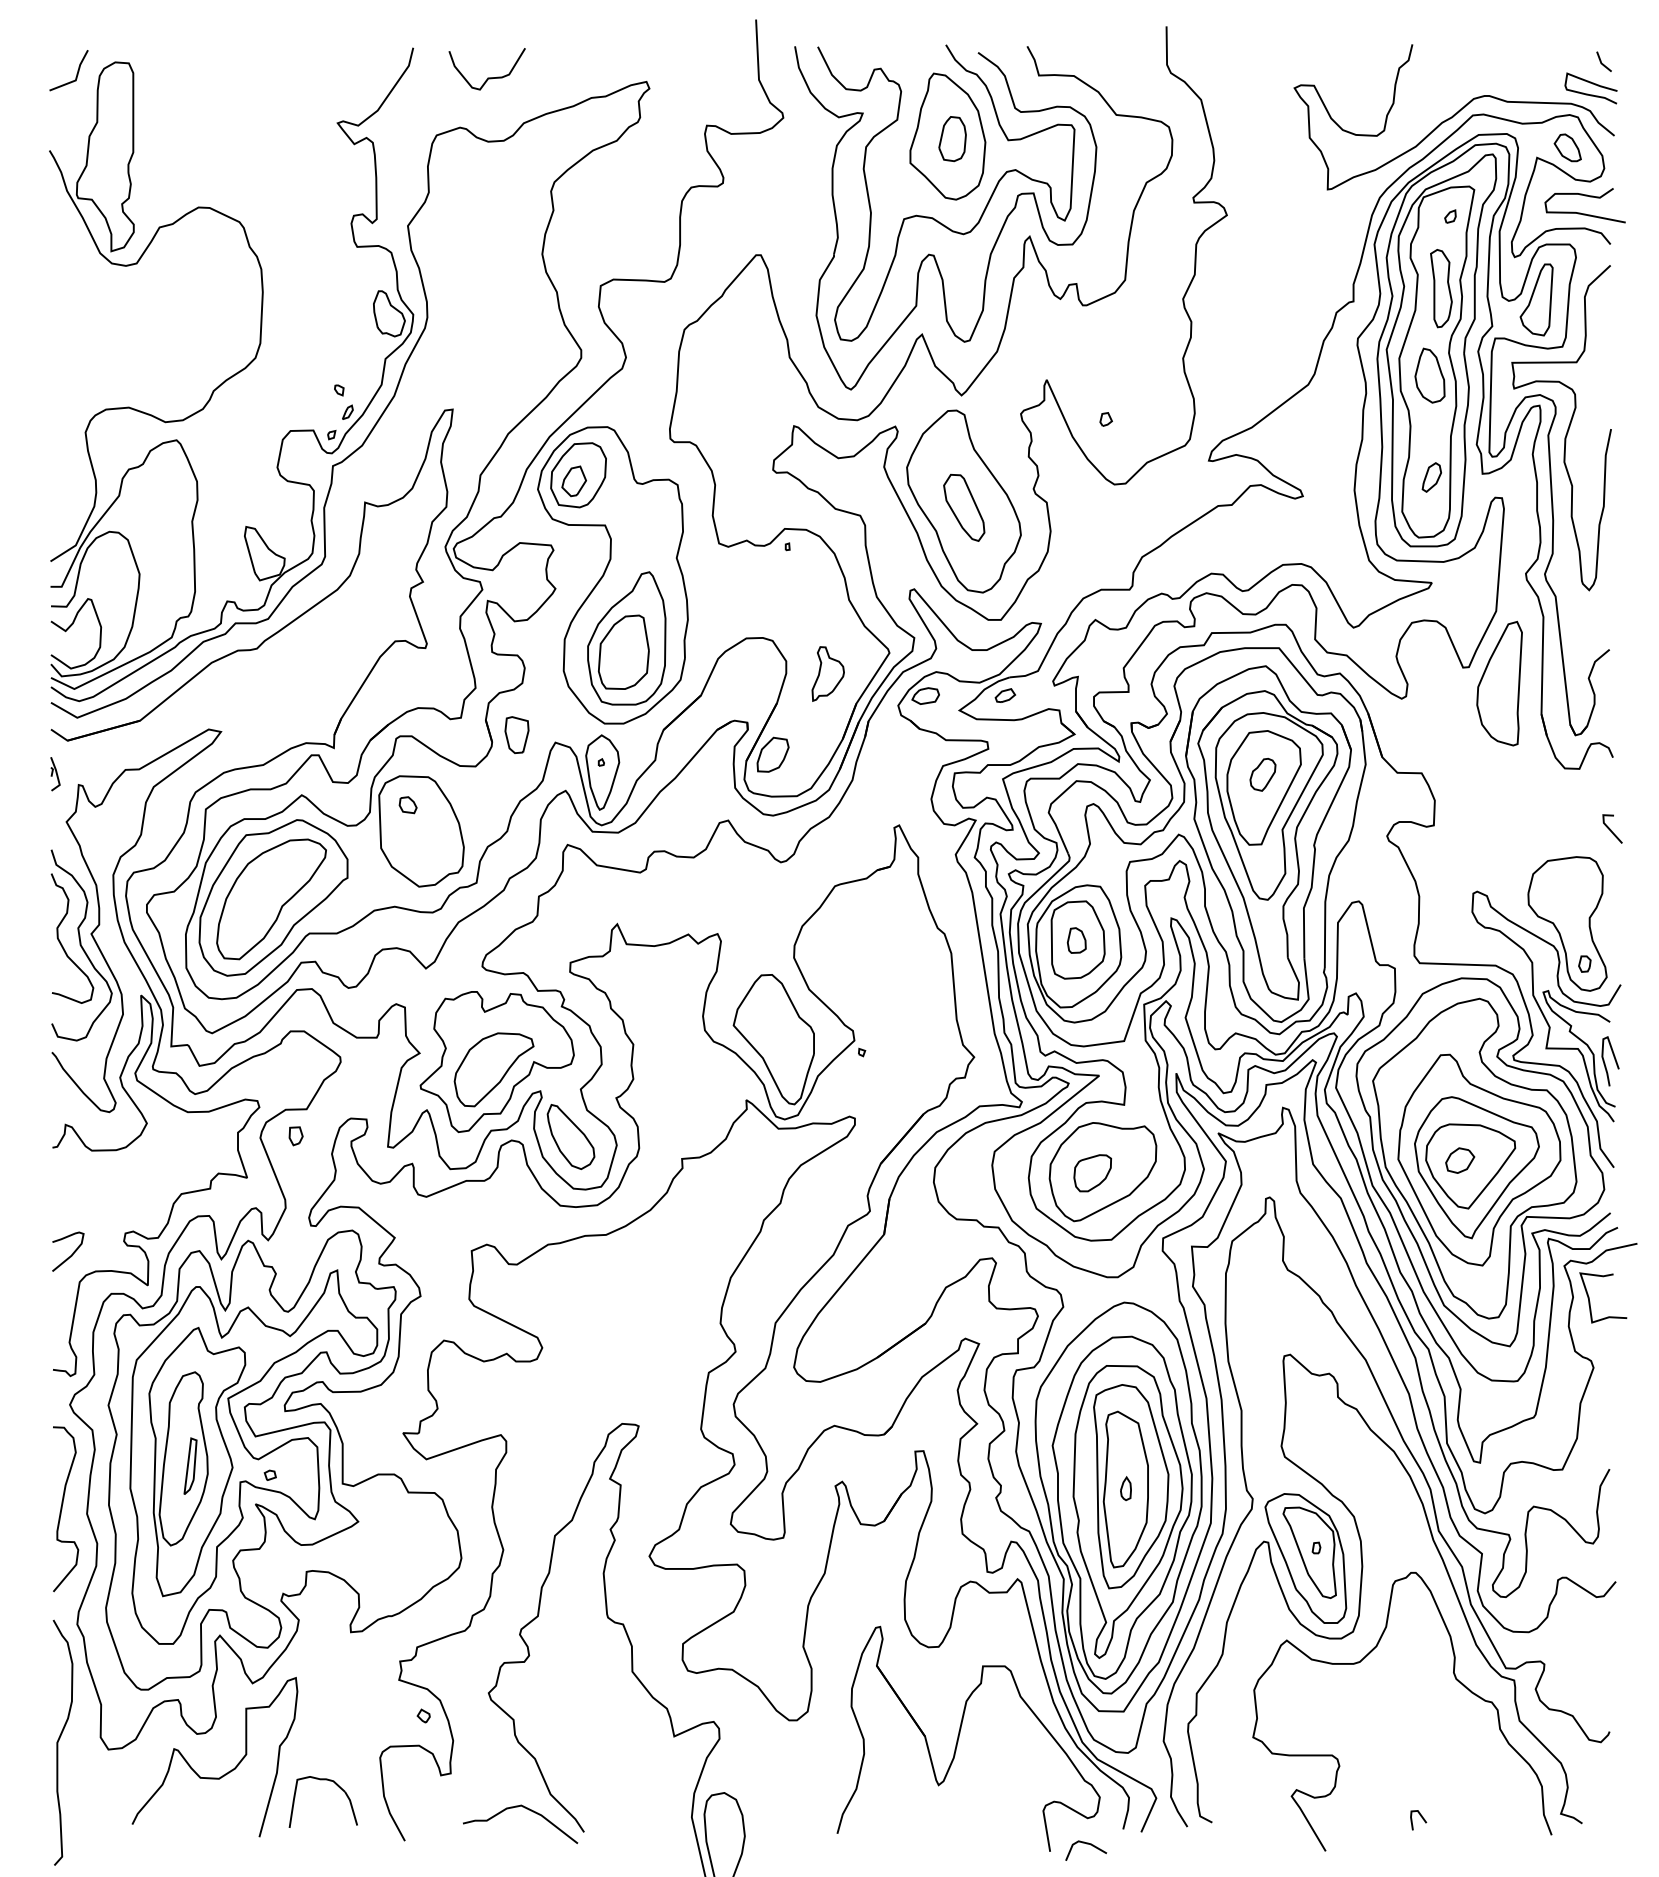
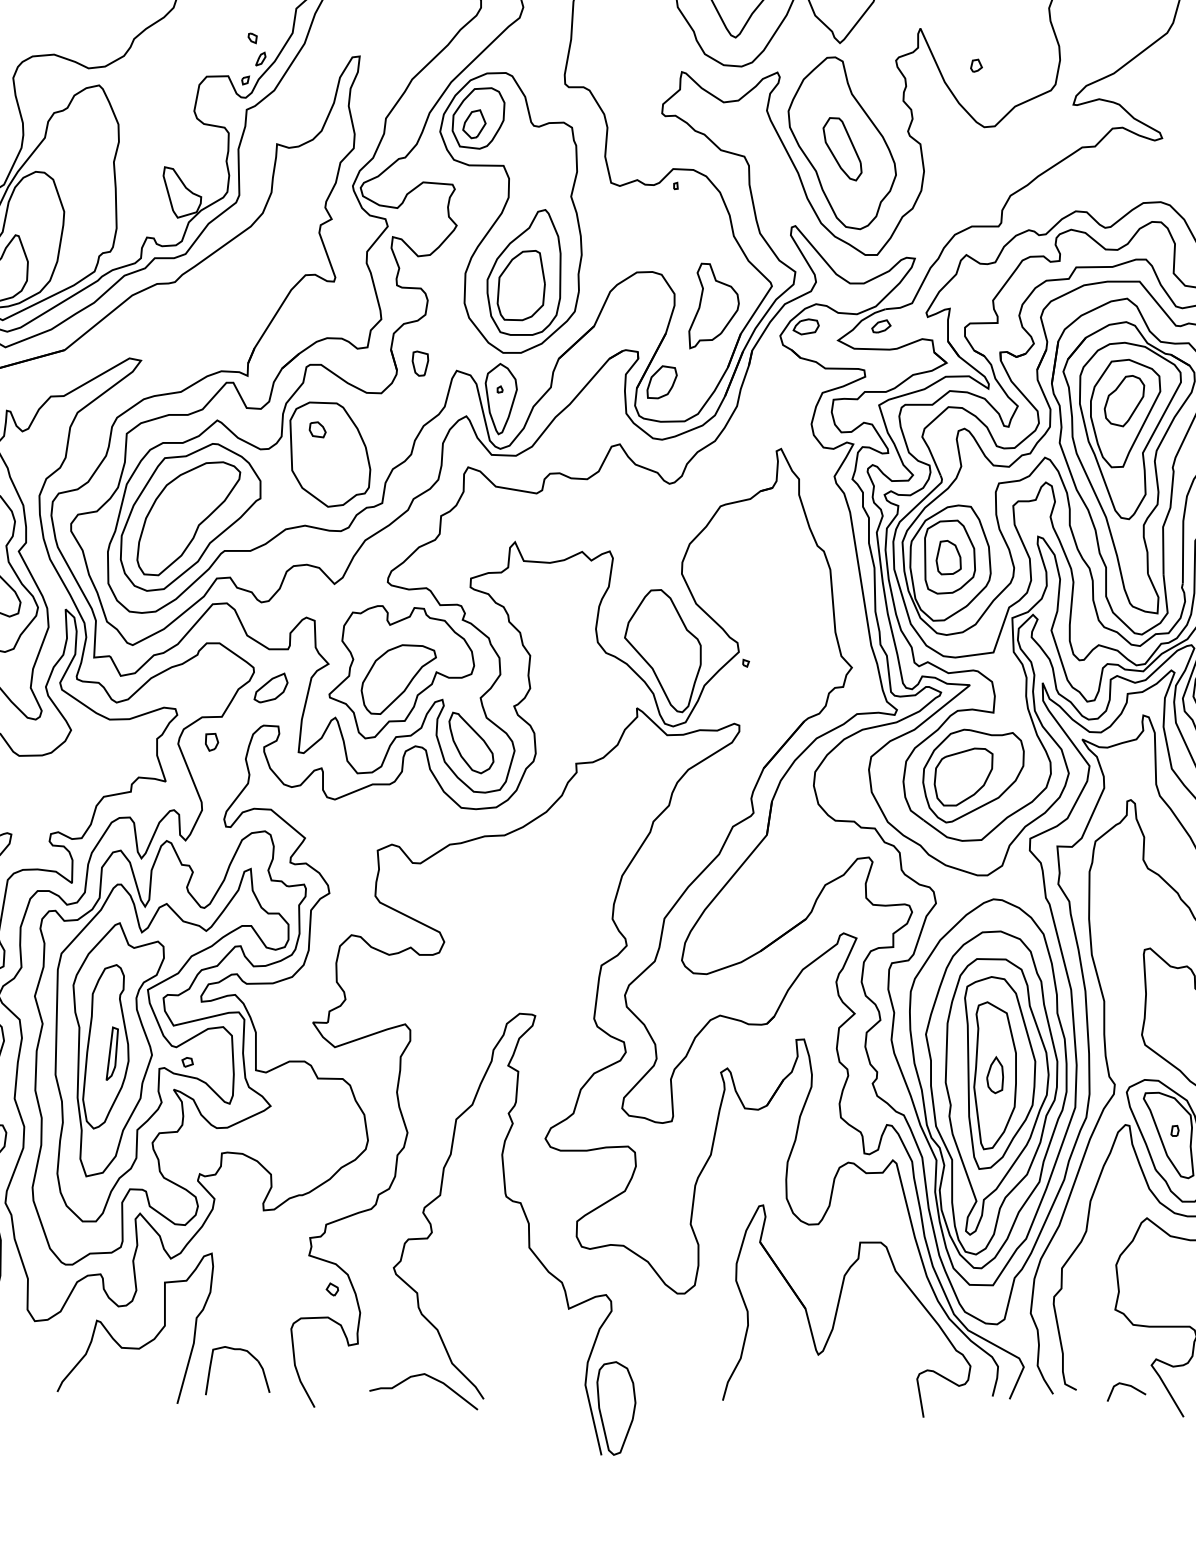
part: (828, 673) -> (714, 305), size x1.67
part: (516, 734) -> (419, 363), size x0.71
part: (1262, 774) -> (1124, 400), size x1.67
part: (1076, 940) -> (948, 557), size x1.43
part: (358, 1078) -> (270, 687), added
part: (1092, 1173) -> (963, 777), size x1.67
part: (1125, 1488) -> (994, 1074), size x1.67
line: (1086, 1844) -> (1126, 1386), moved

